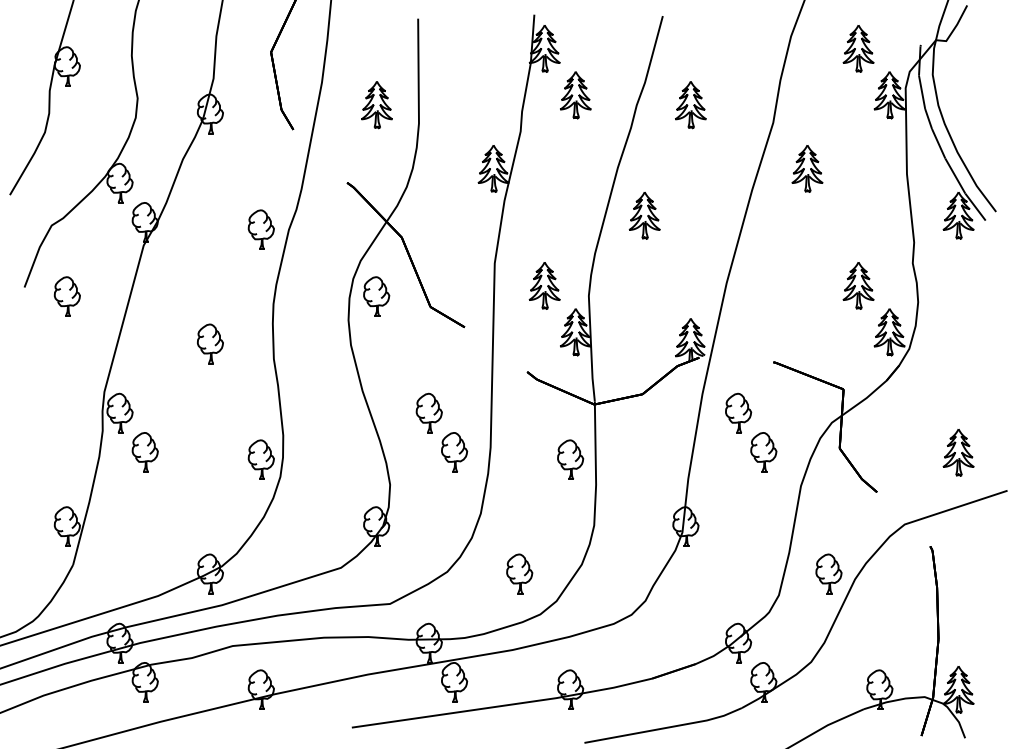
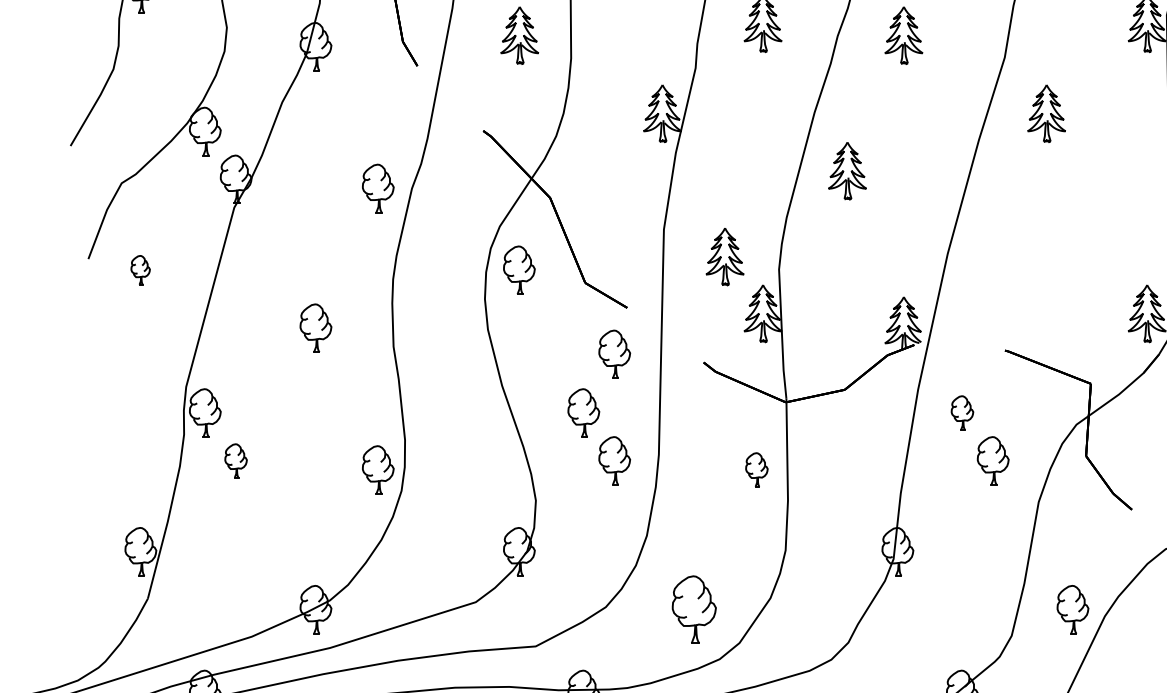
part: (858, 285) -> (1109, 256), removed
part: (66, 296) -> (139, 270), size x0.6
part: (454, 365) -> (614, 354), added
part: (738, 412) -> (962, 412), size x0.7
part: (144, 452) -> (235, 461), size x0.7
part: (570, 459) -> (756, 469), size x0.7
part: (519, 573) -> (694, 609), size x1.4

